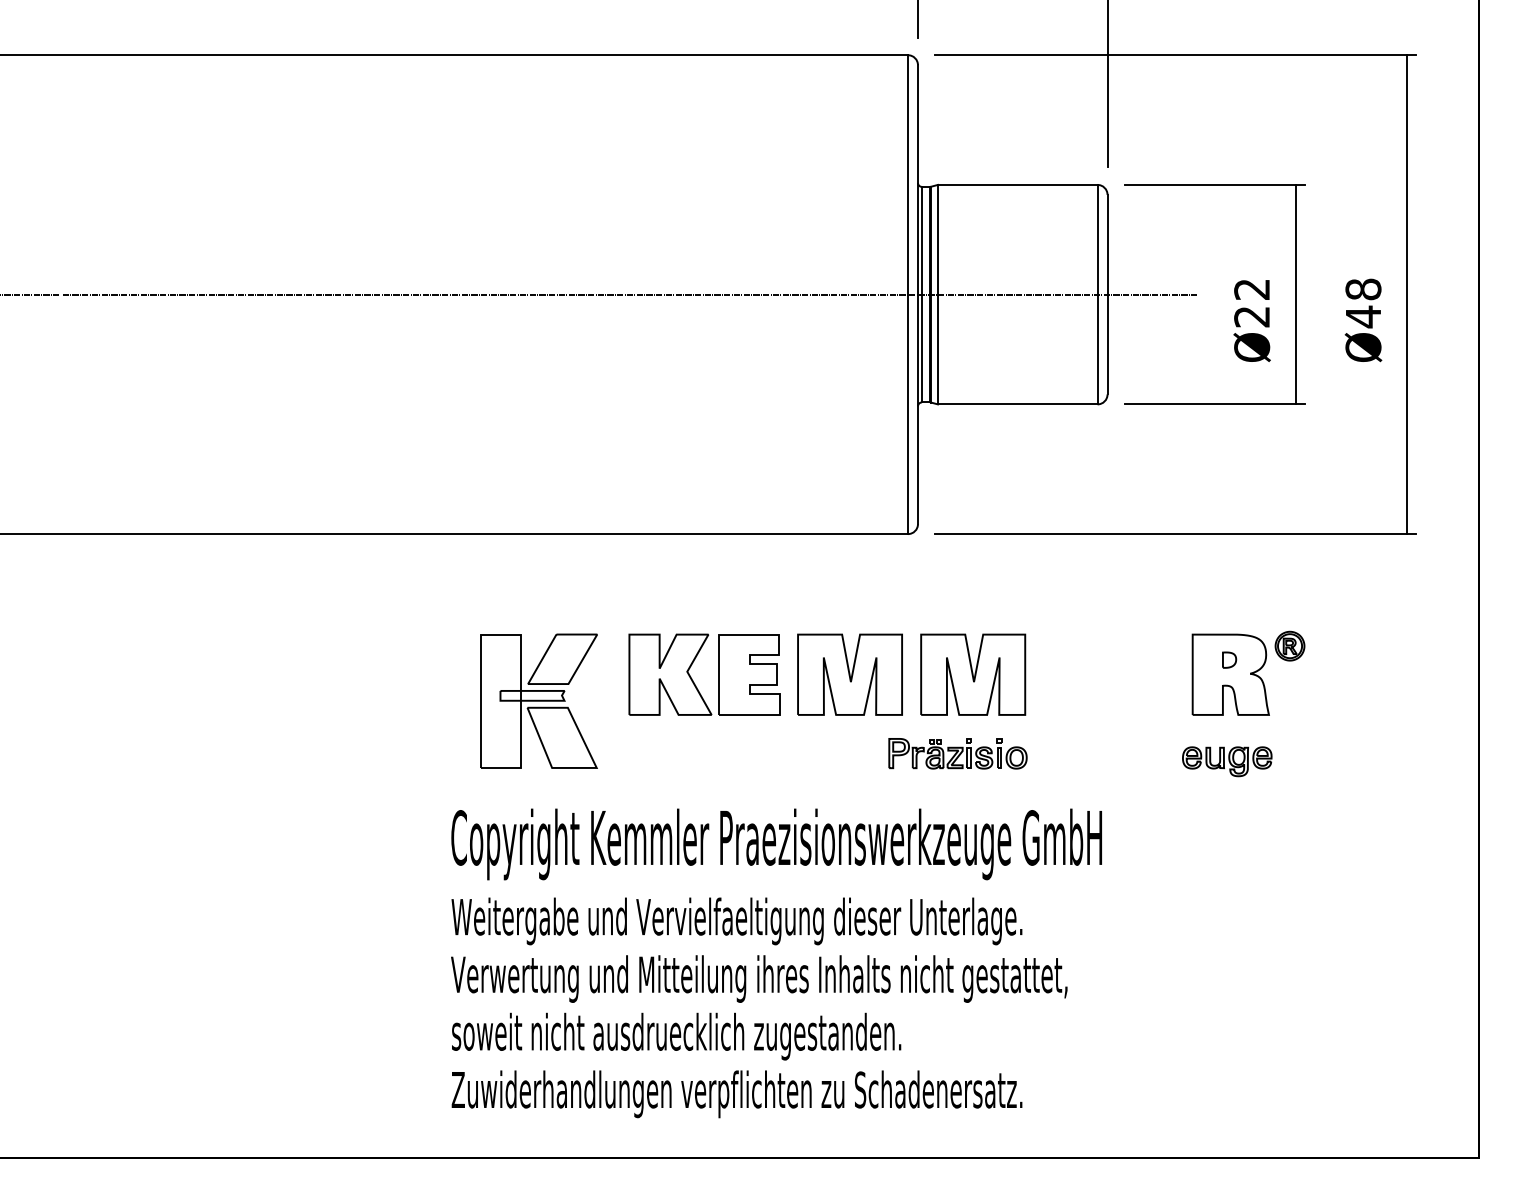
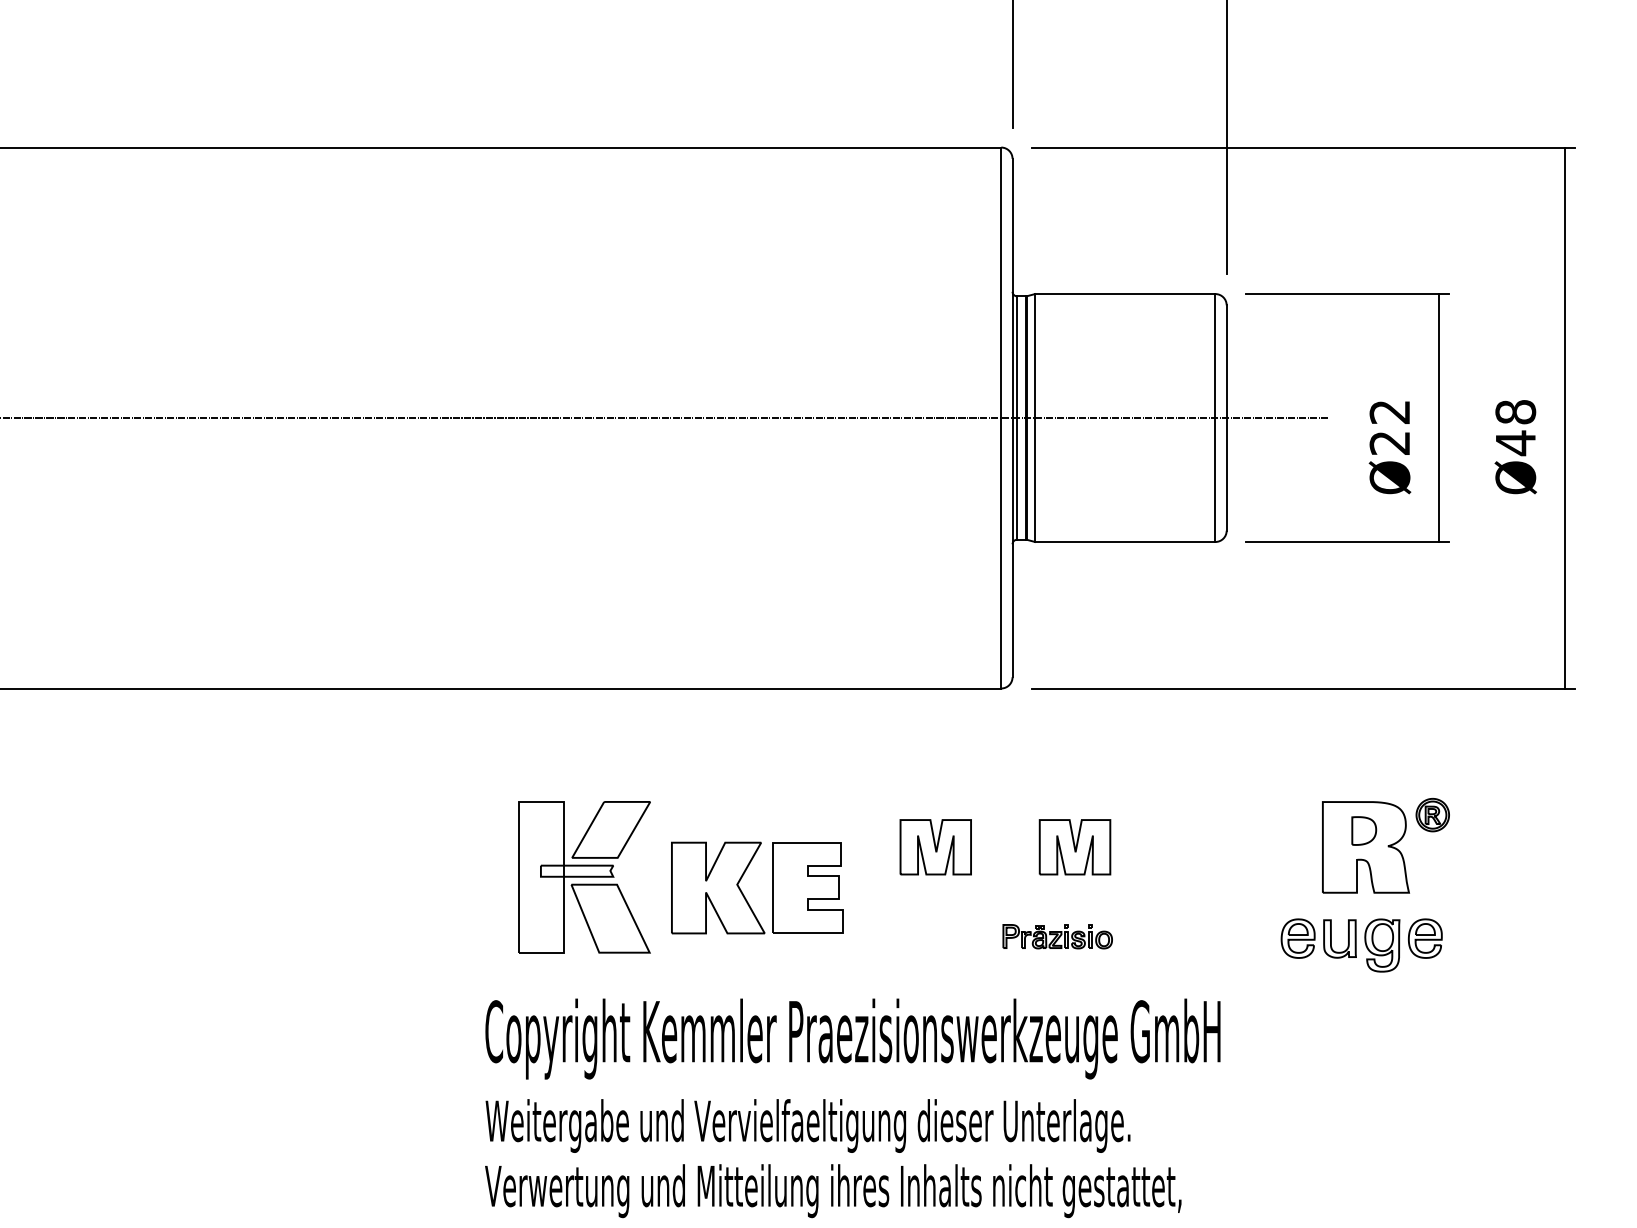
part: (1229, 659) -> (1364, 830), size x1.6
part: (849, 674) -> (935, 847), size x0.6
part: (973, 674) -> (1075, 847), size x0.6
part: (693, 680) -> (744, 894), moved
part: (957, 753) -> (1057, 936), size x0.7
part: (1227, 761) -> (1362, 945), size x1.6

